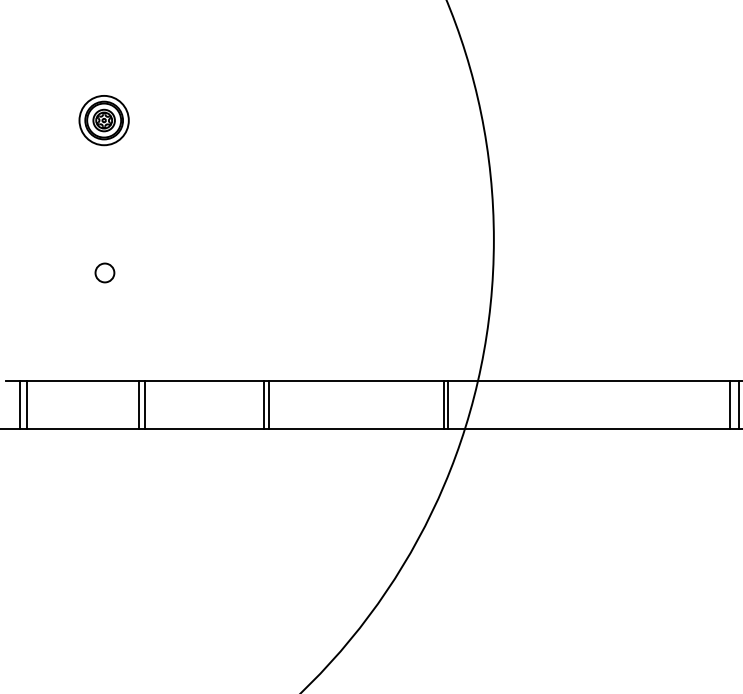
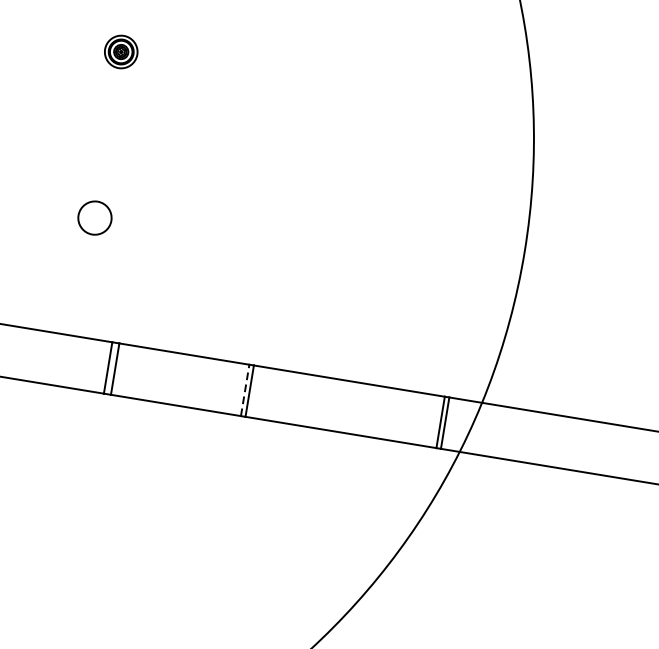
part: (103, 120) -> (120, 51), size x0.6
circle: (104, 272) -> (94, 217), size x1.6
line: (264, 404) -> (245, 389), solid -> dashed

